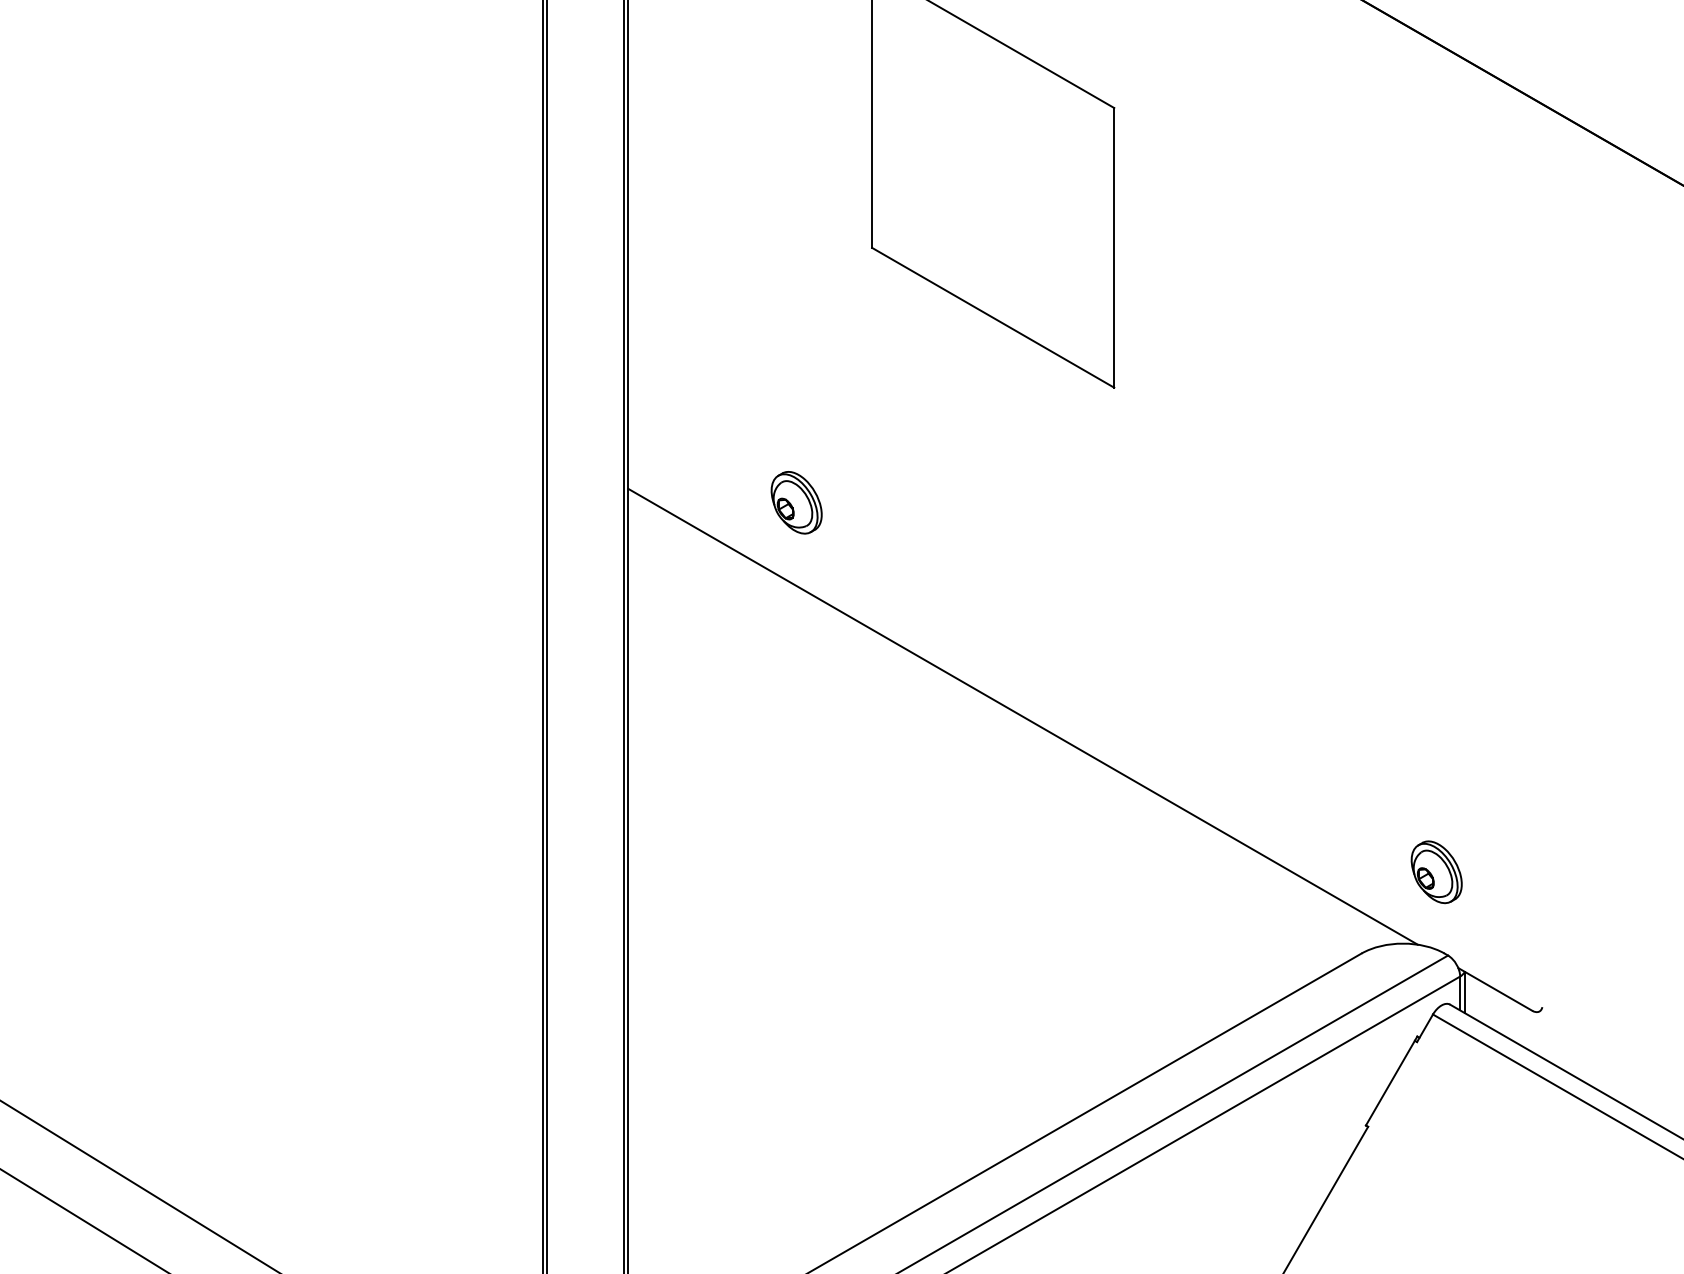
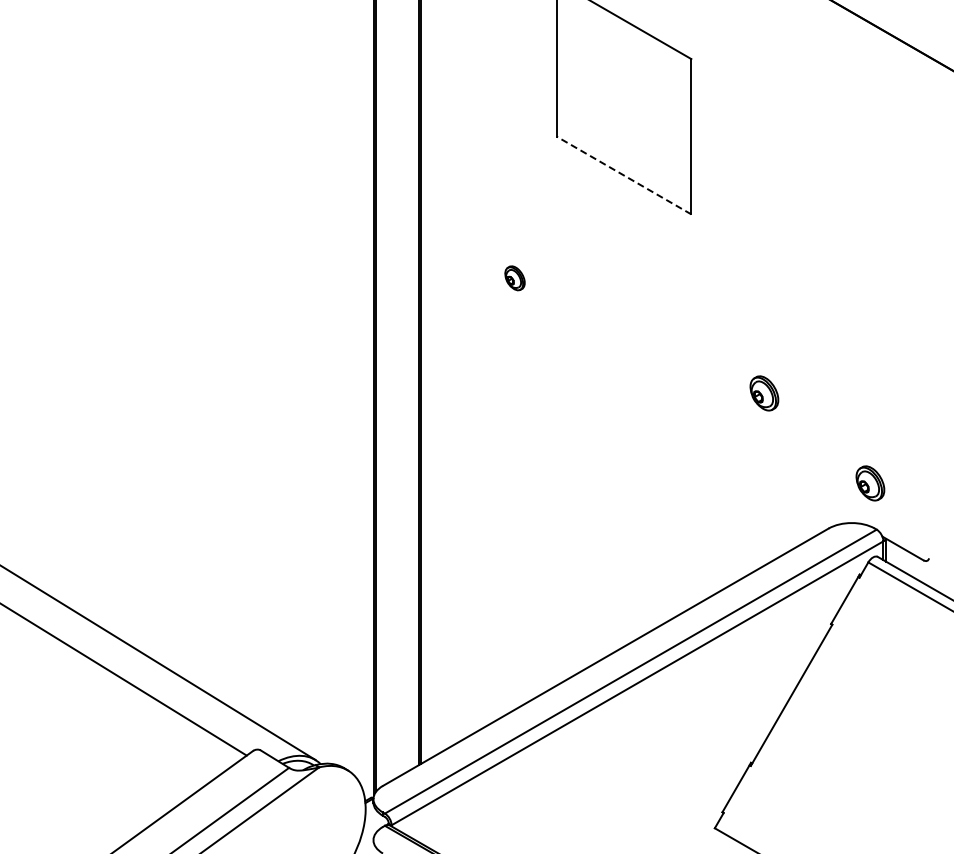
line: (993, 317) -> (624, 175), solid -> dashed
part: (795, 503) -> (514, 278), size x0.7
part: (1245, 710) -> (764, 393), added
line: (1022, 715) -> (640, 396), removed

